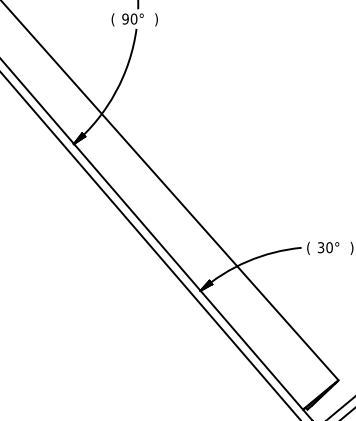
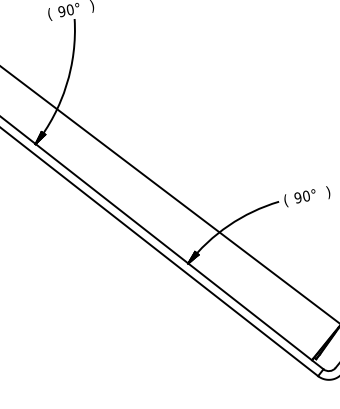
text: (320, 247) -> (297, 197), 30° -> 90°

